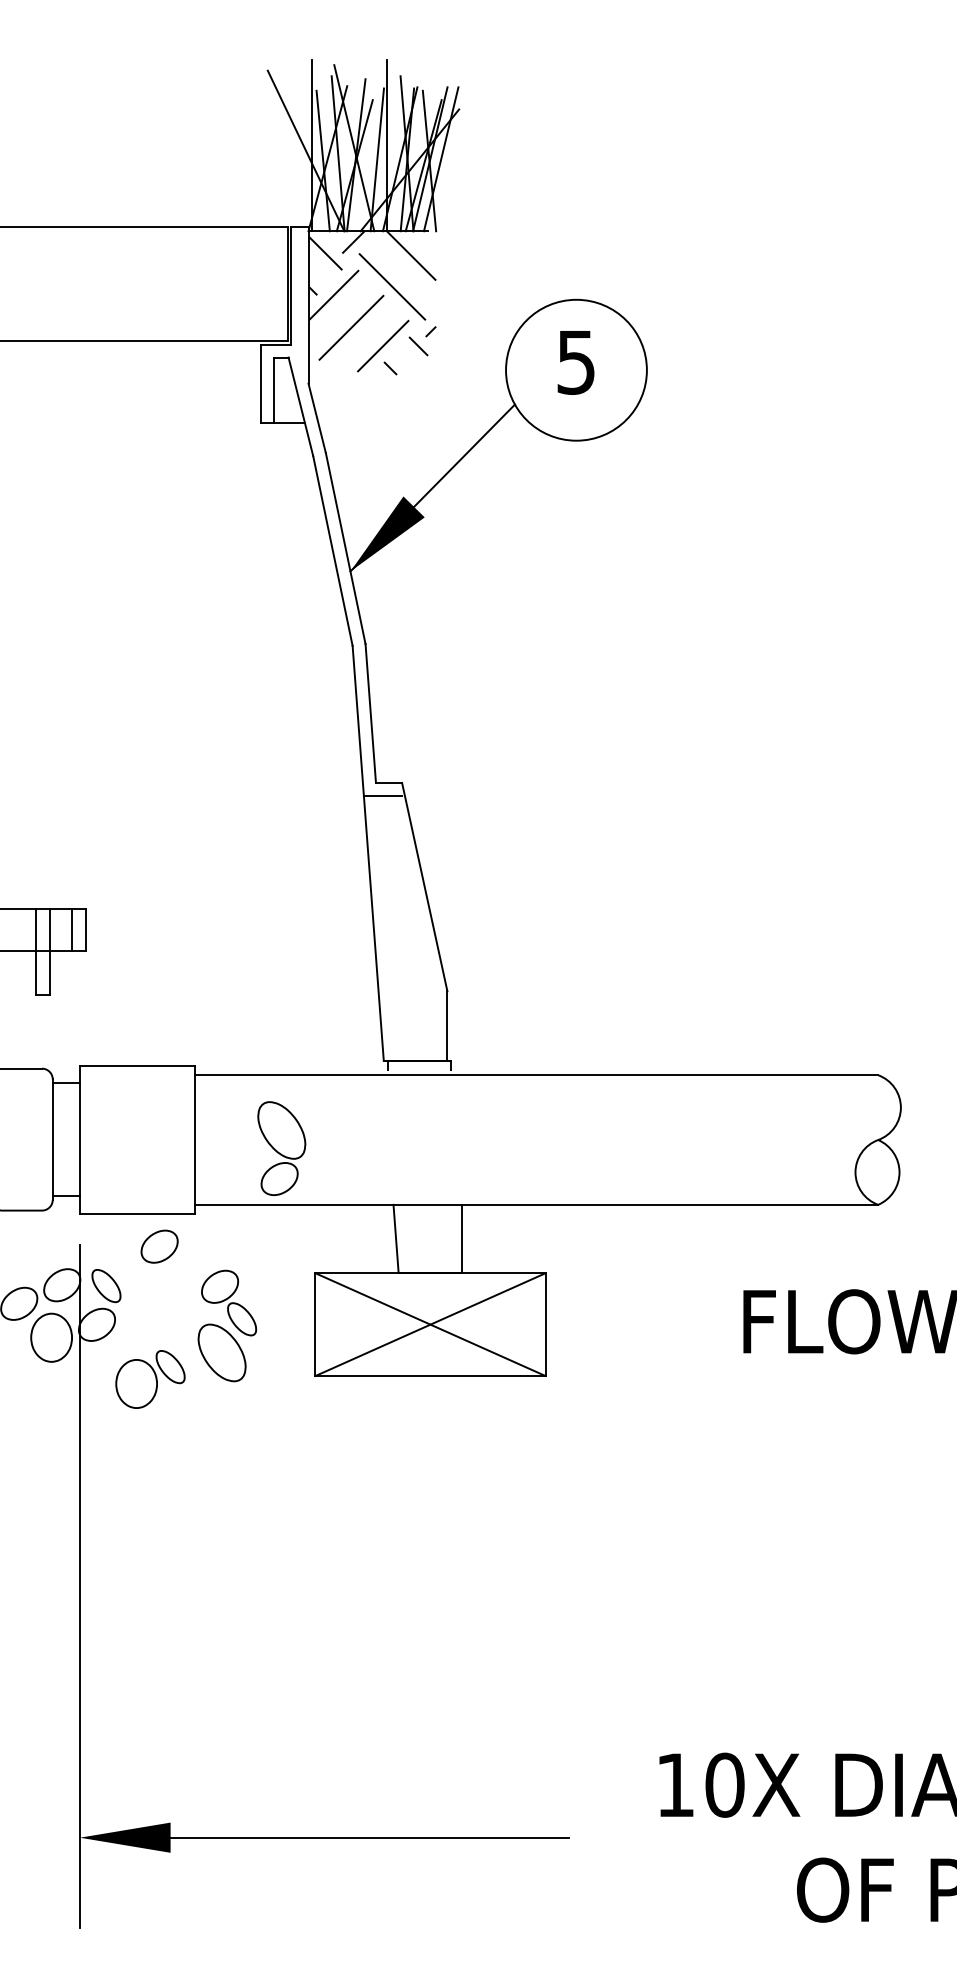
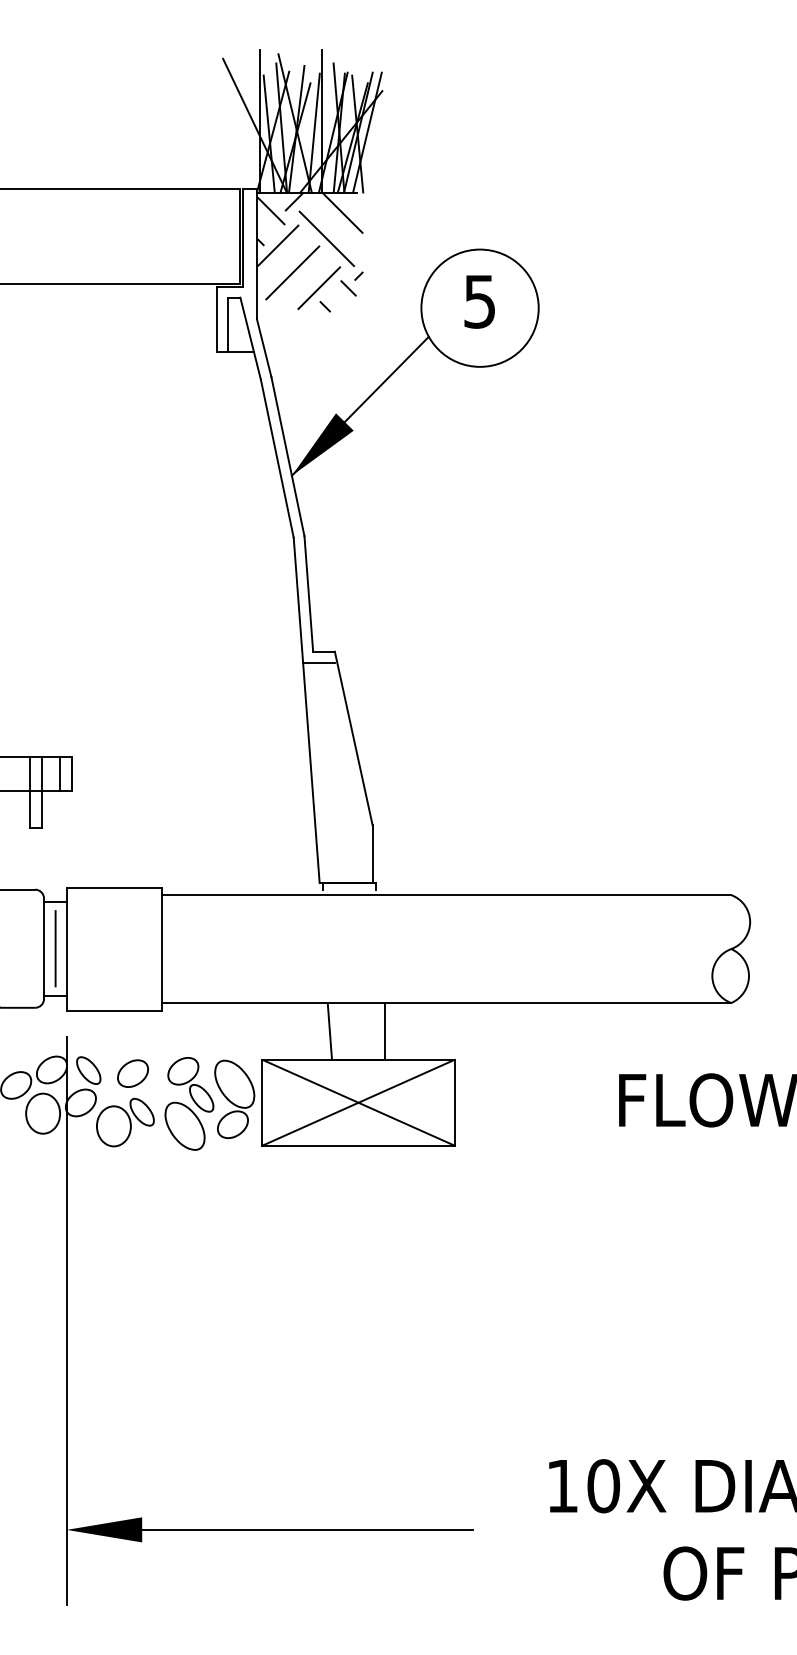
line: (66, 1139) -> (55, 948), added
part: (281, 1148) -> (234, 1099), moved
part: (159, 1246) -> (132, 1073), moved
part: (150, 1379) -> (125, 1122), moved

